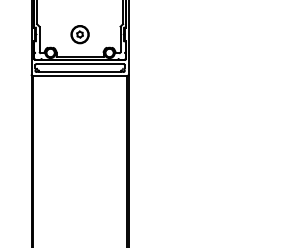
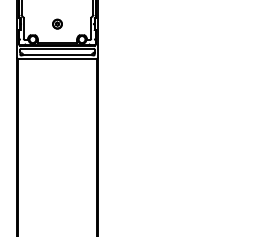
part: (80, 33) -> (57, 23), size x0.62

